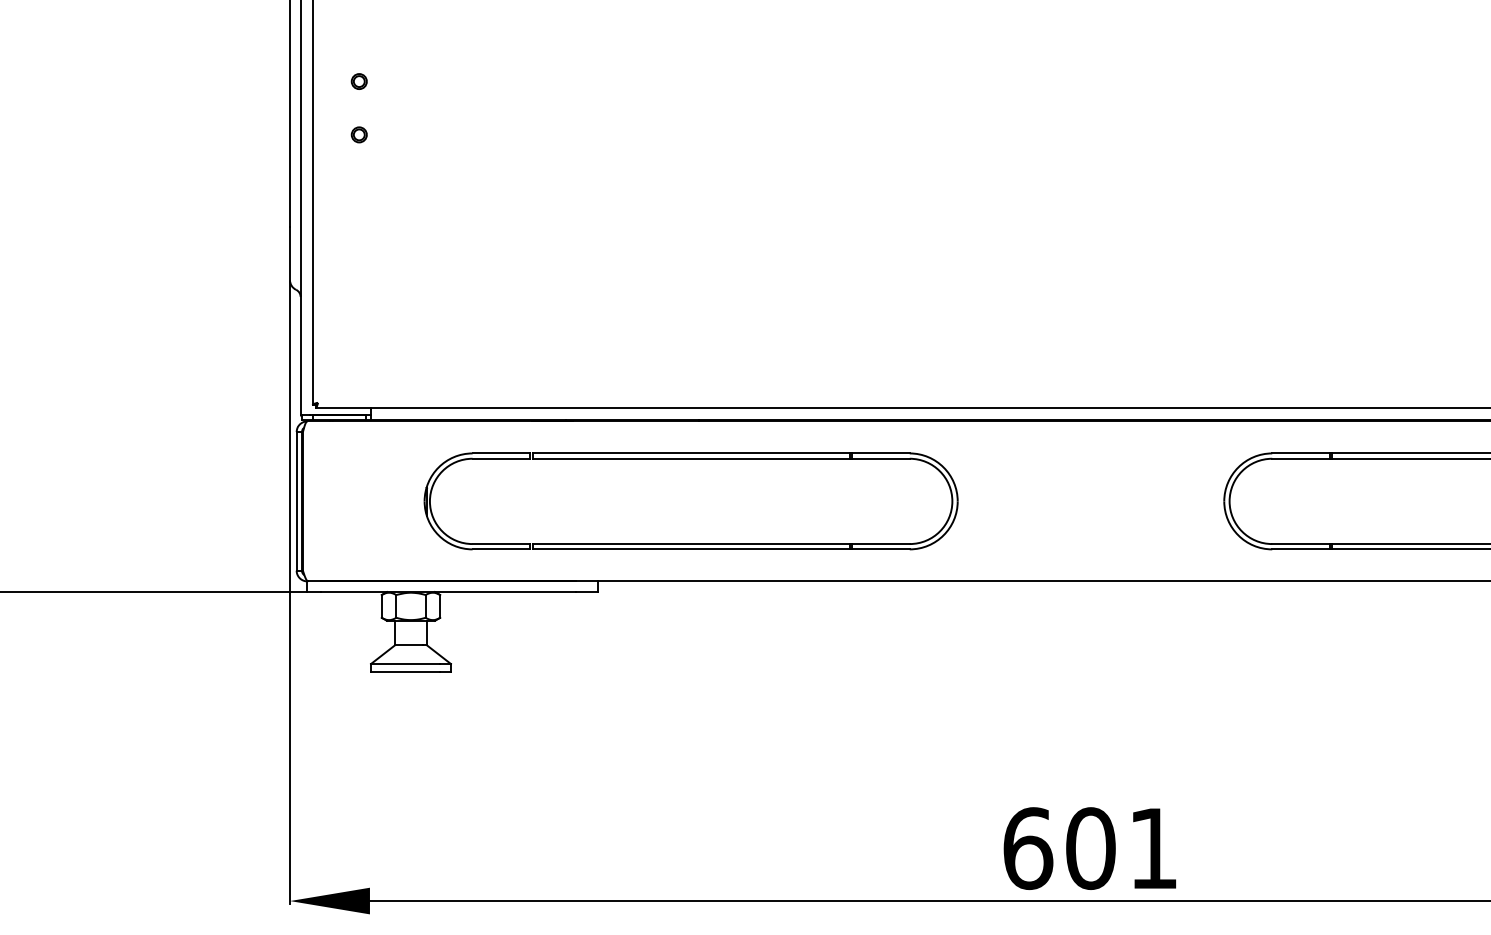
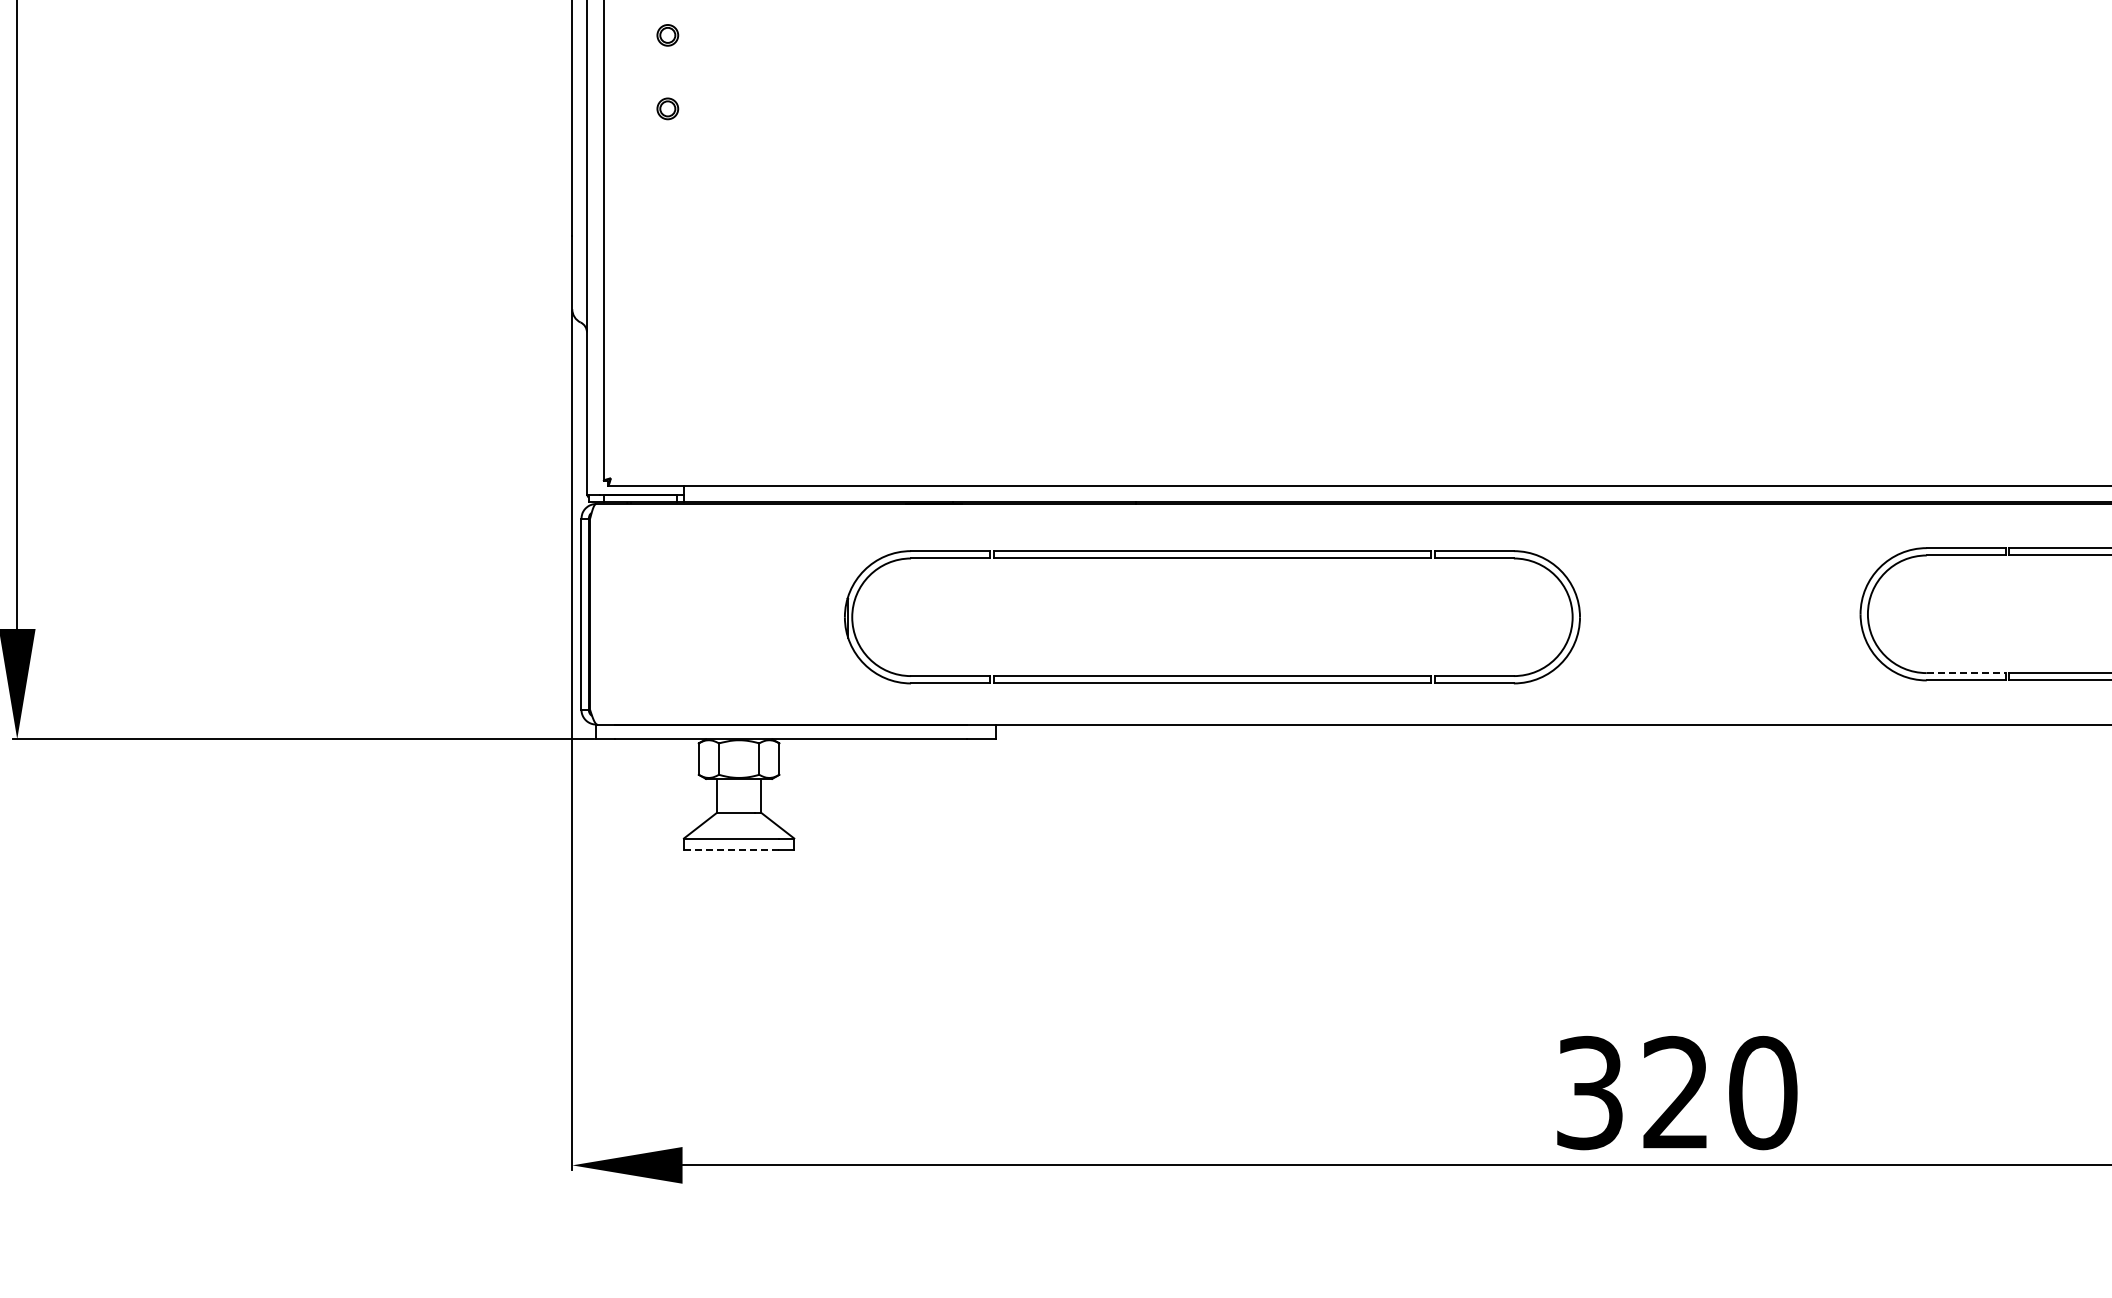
part: (691, 543) -> (1212, 675), moved
line: (1301, 544) -> (1966, 673), solid -> dashed
line: (405, 671) -> (731, 849), solid -> dashed
text: (1090, 848) -> (1676, 1092), 601 -> 320

